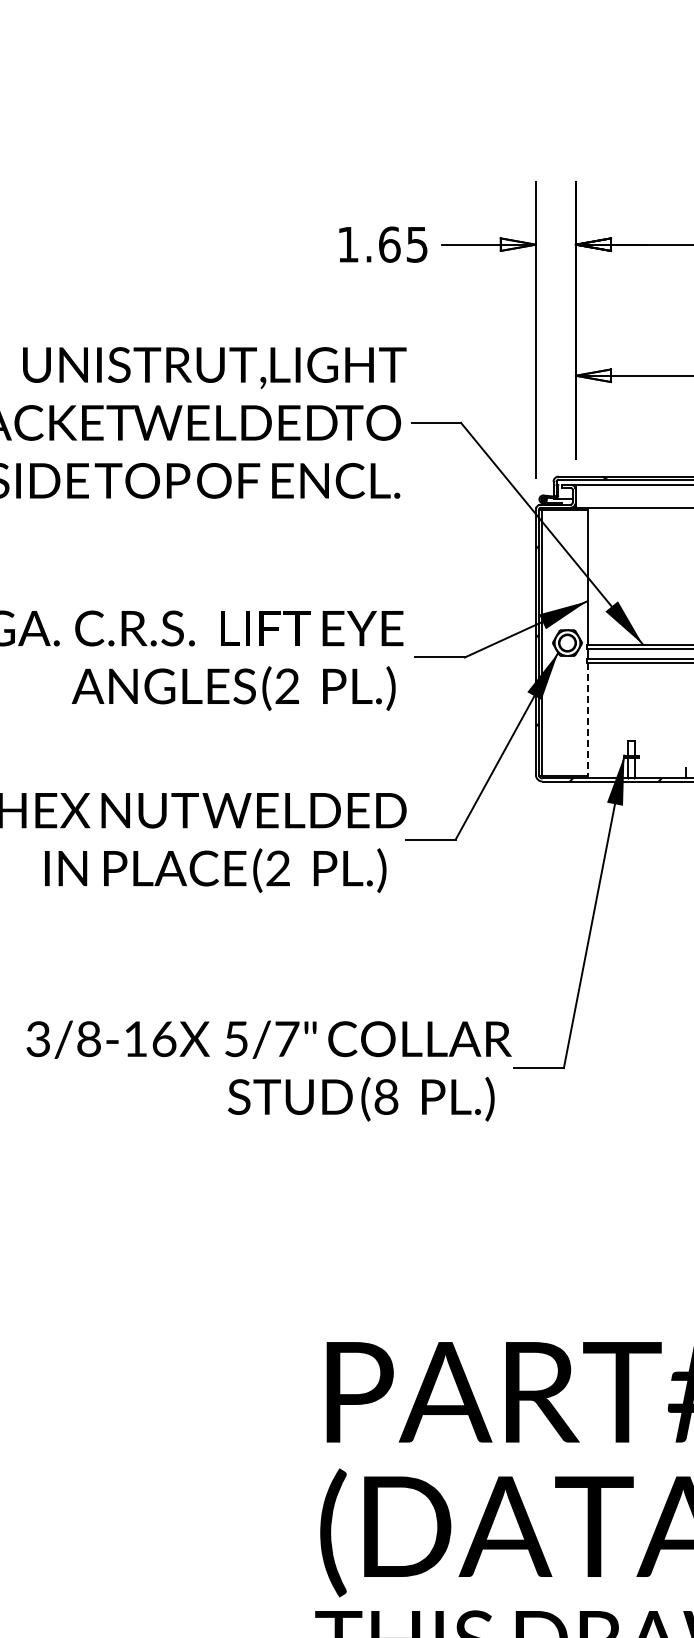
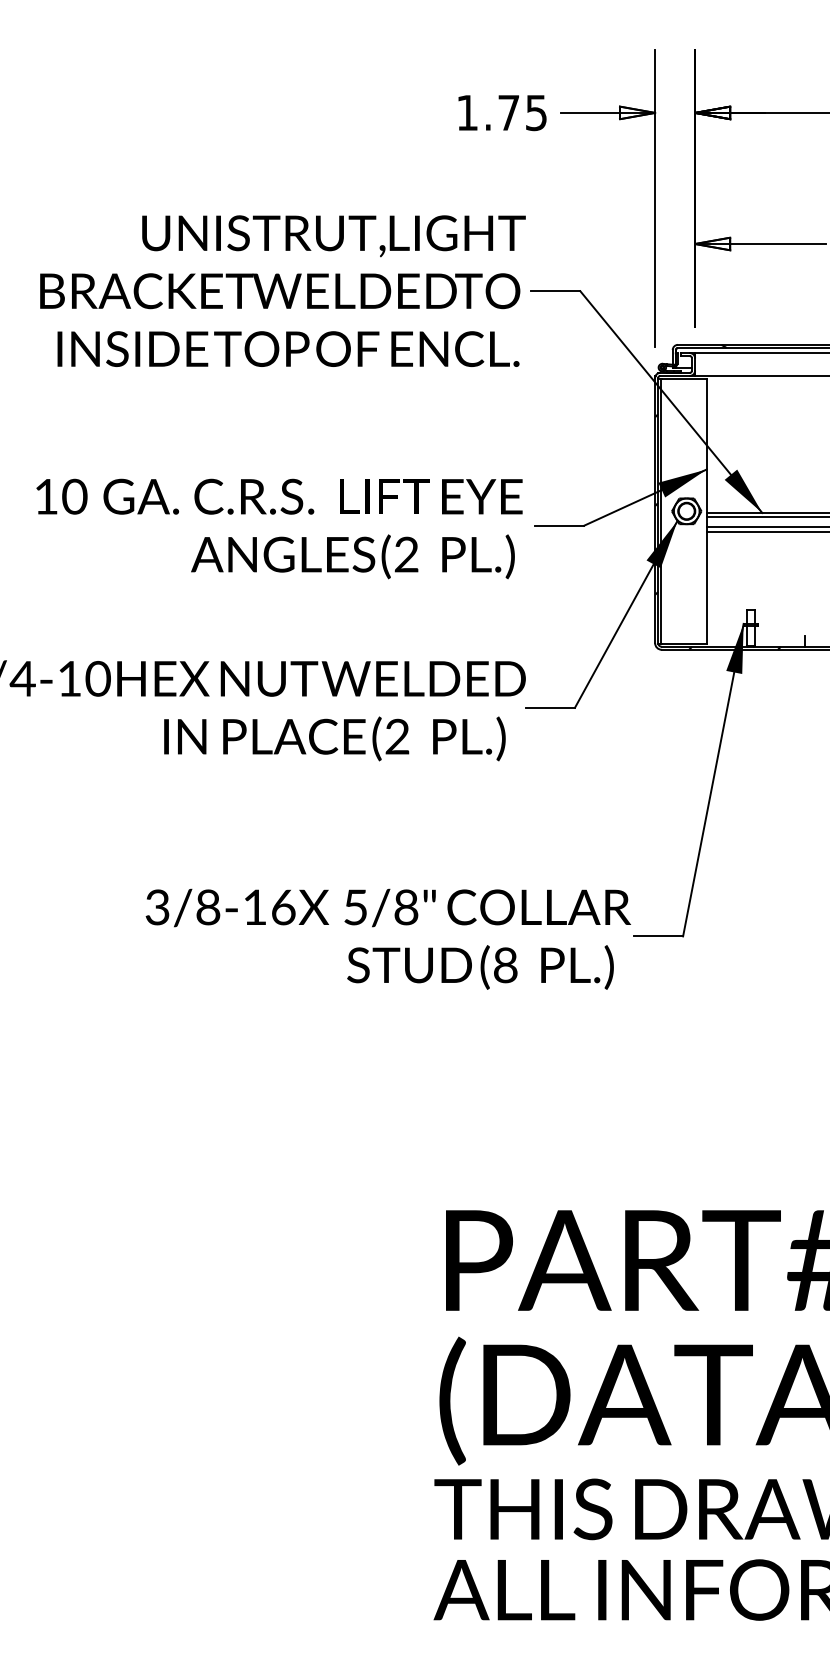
text: (389, 244) -> (508, 112), 1.65 -> 1.75
line: (587, 720) -> (706, 588), dashed -> solid
text: (287, 1039) -> (406, 907), 5/7" -> 5/8"

